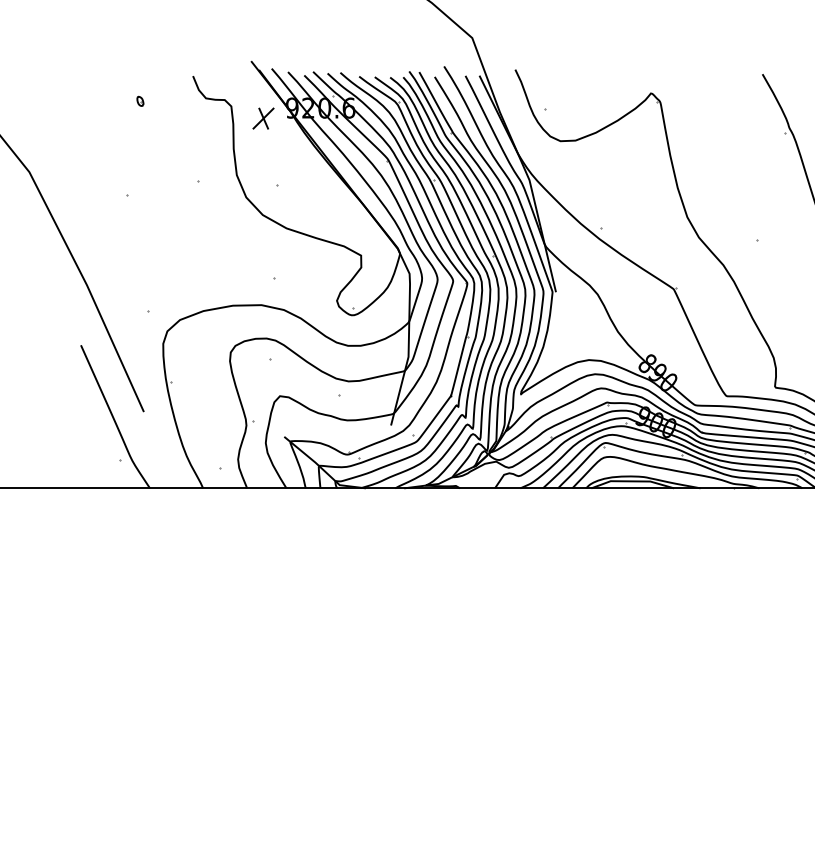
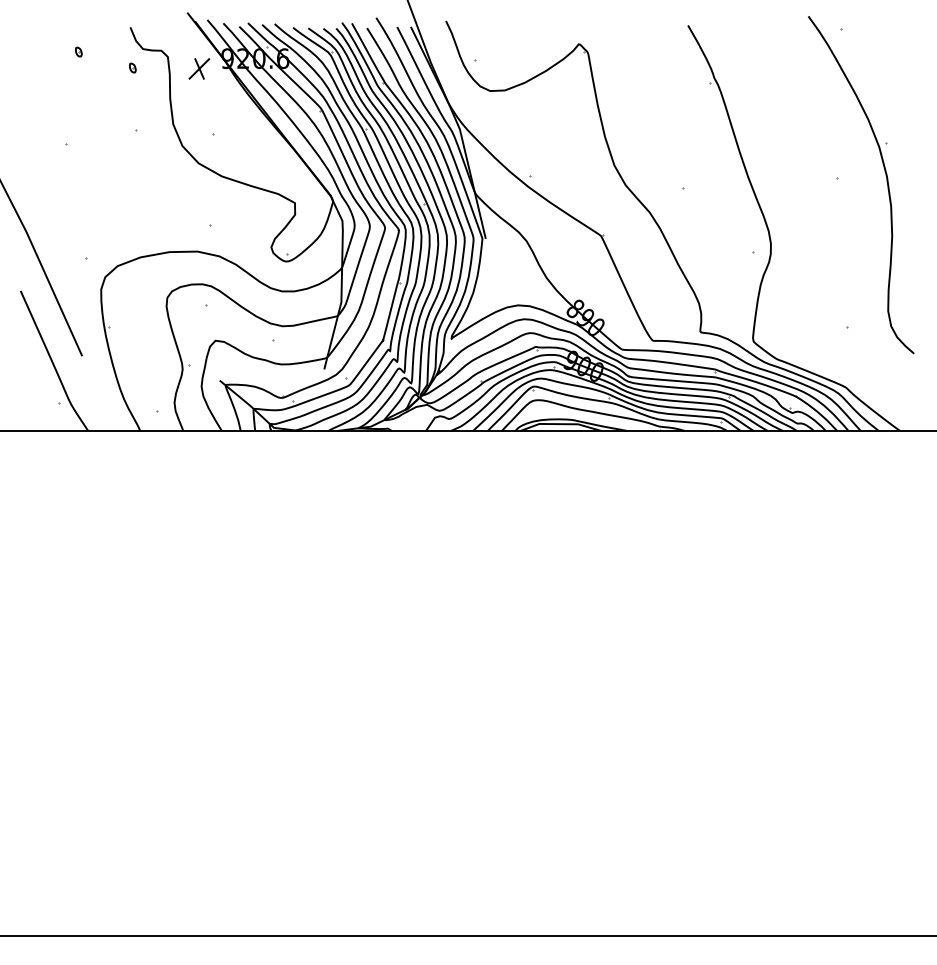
part: (195, 117) -> (132, 67), added

